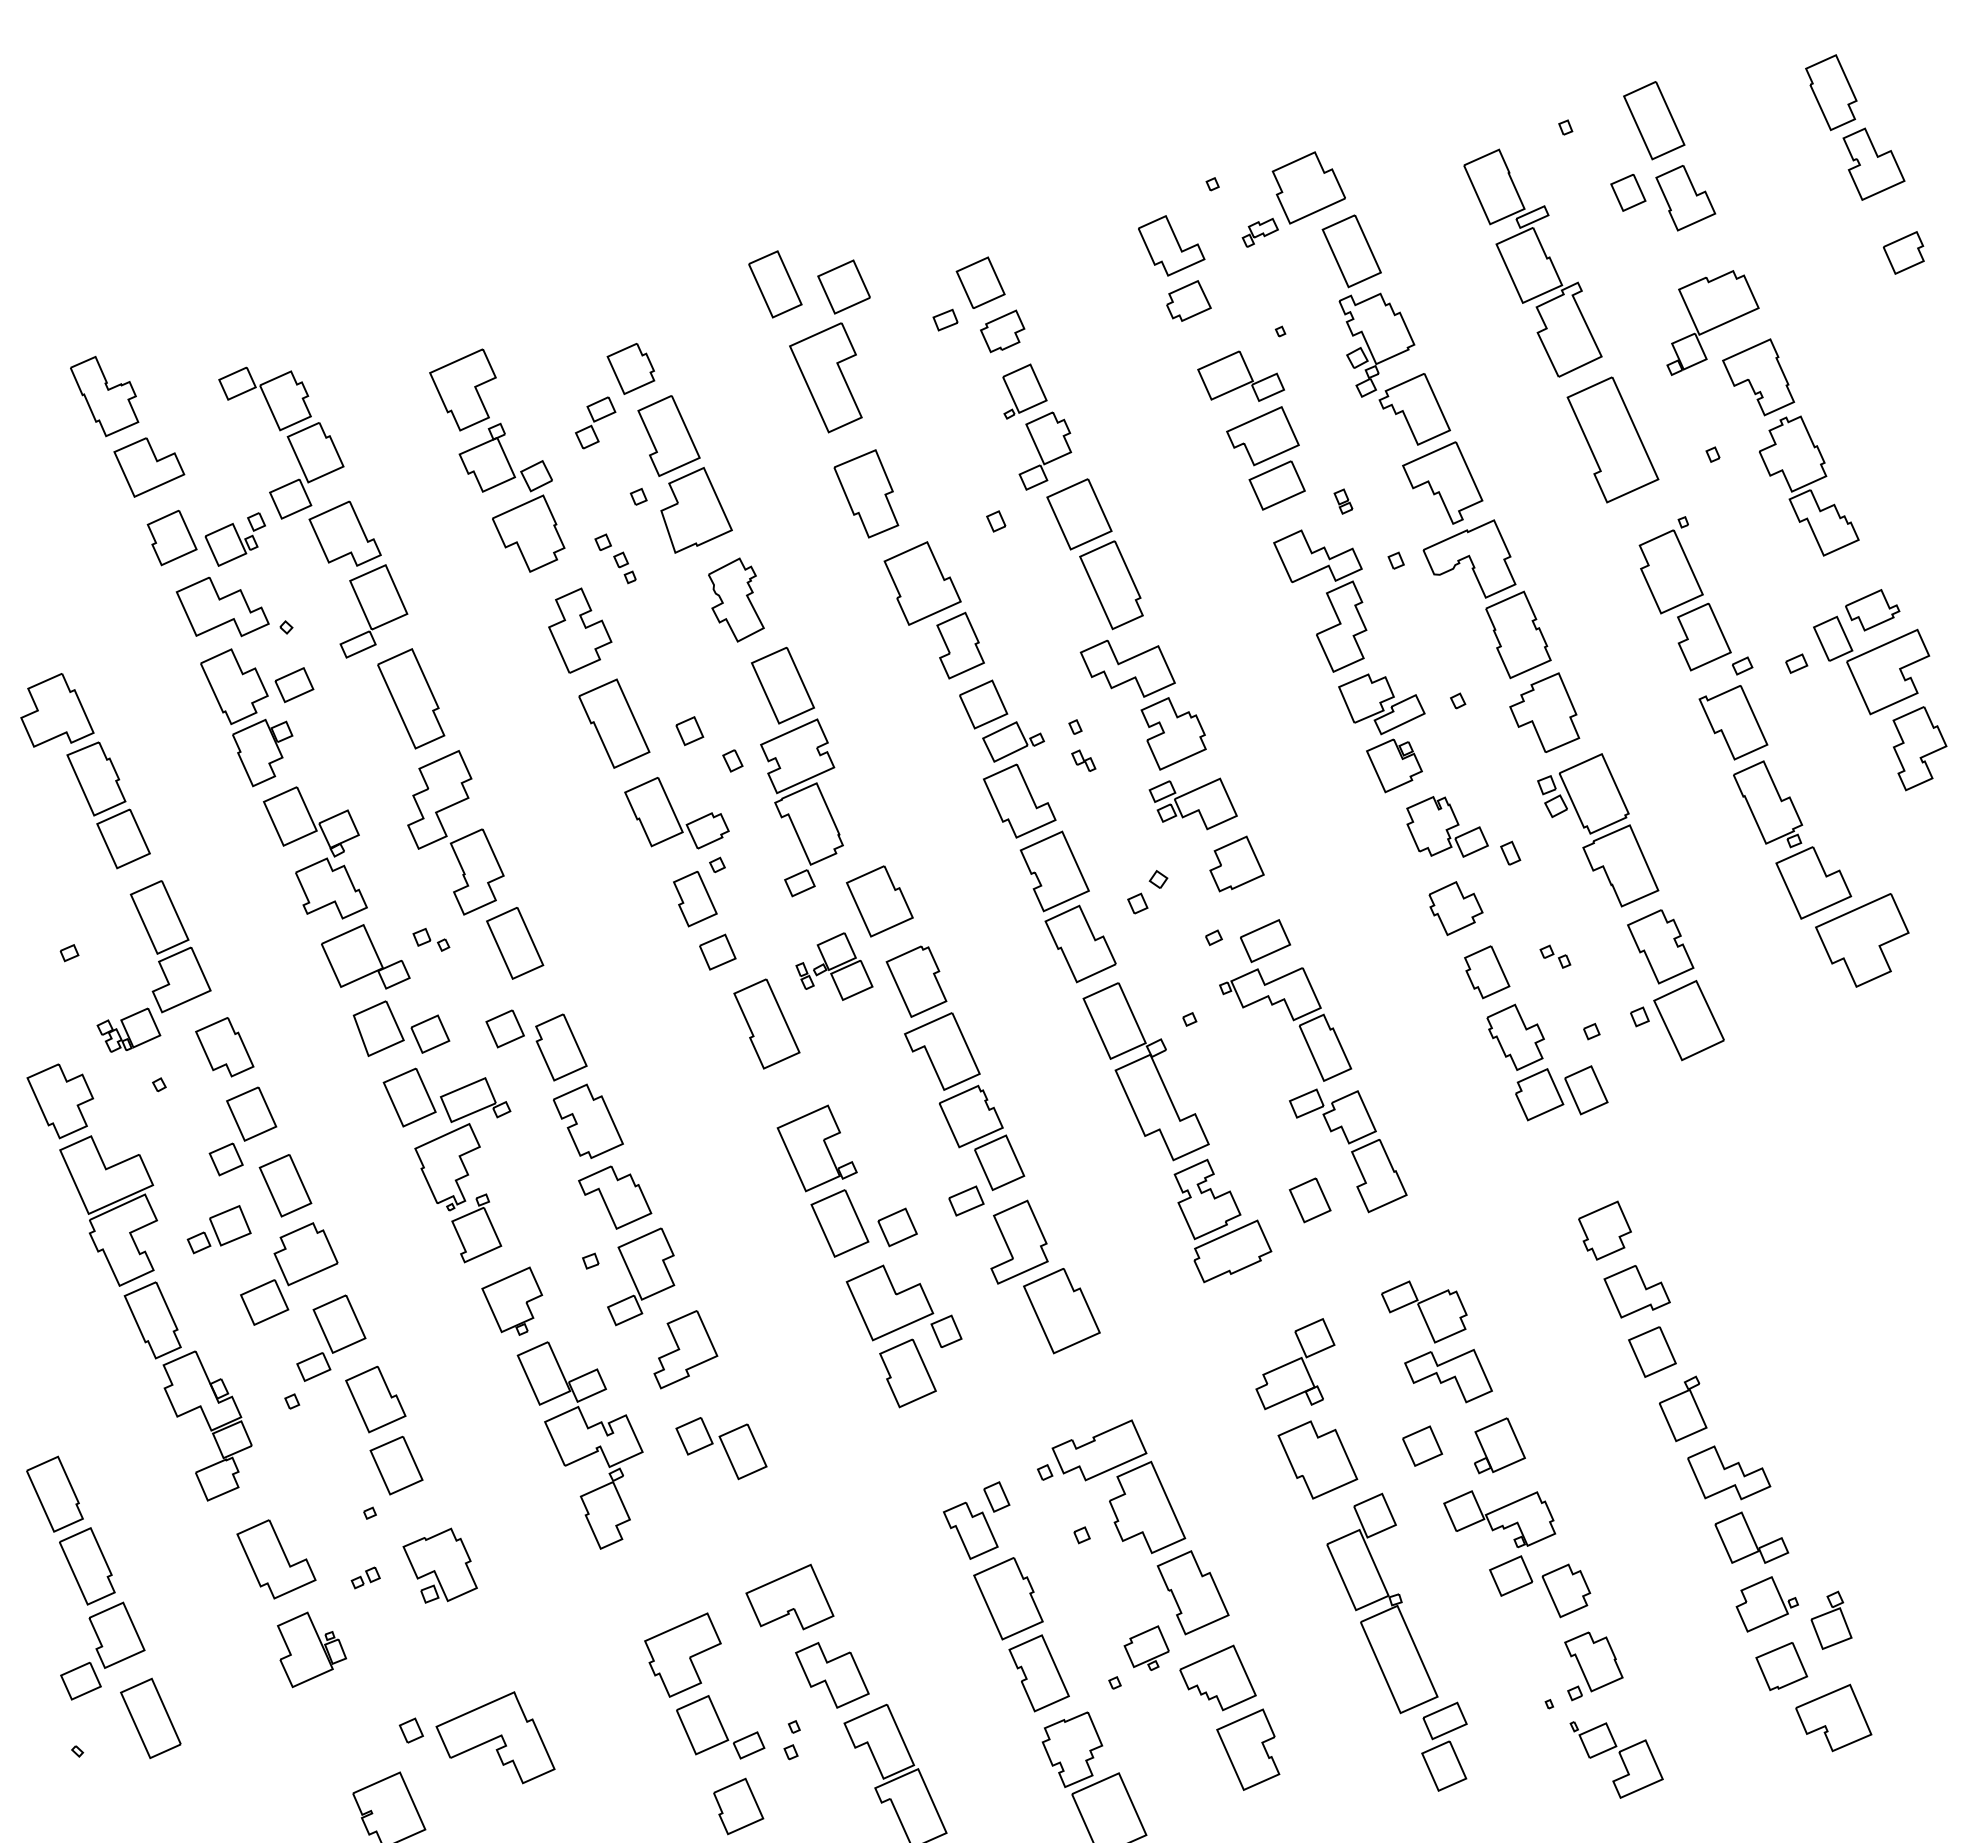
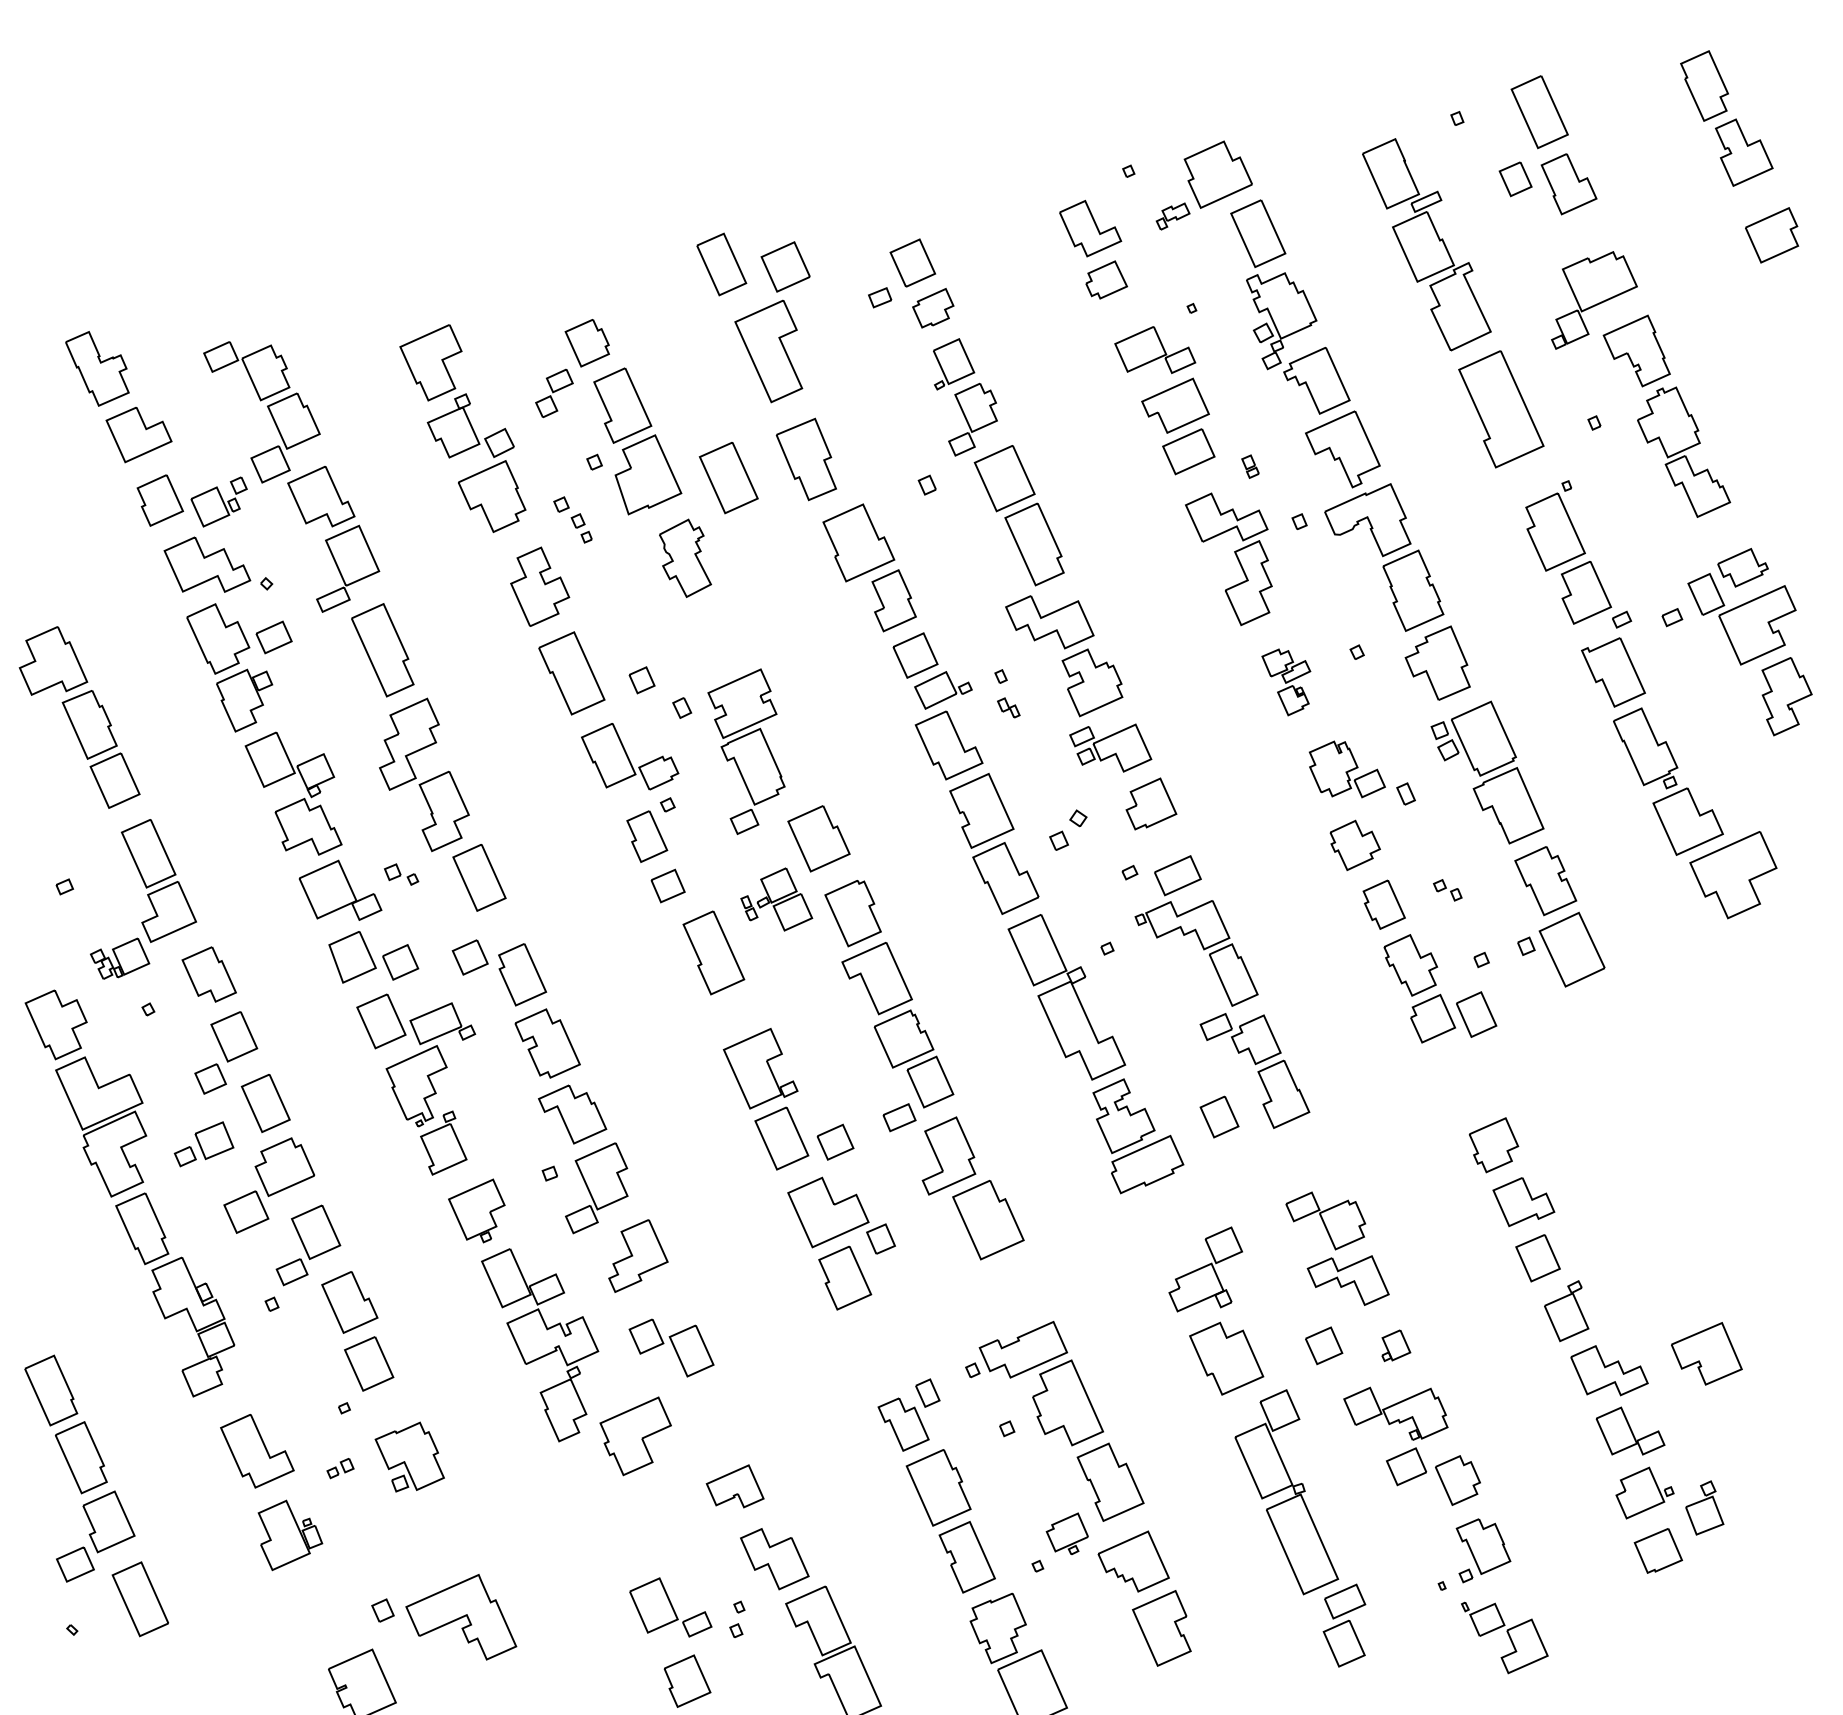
part: (1903, 252) -> (1771, 234), size x1.4
part: (782, 686) -> (728, 478), moved
part: (1382, 733) -> (1286, 682), size x0.6
part: (1500, 1445) -> (1396, 1345), size x0.6
part: (789, 1597) -> (734, 1486), size x0.7
part: (682, 1655) -> (635, 1436), moved
part: (1833, 1717) -> (1706, 1353), moved

